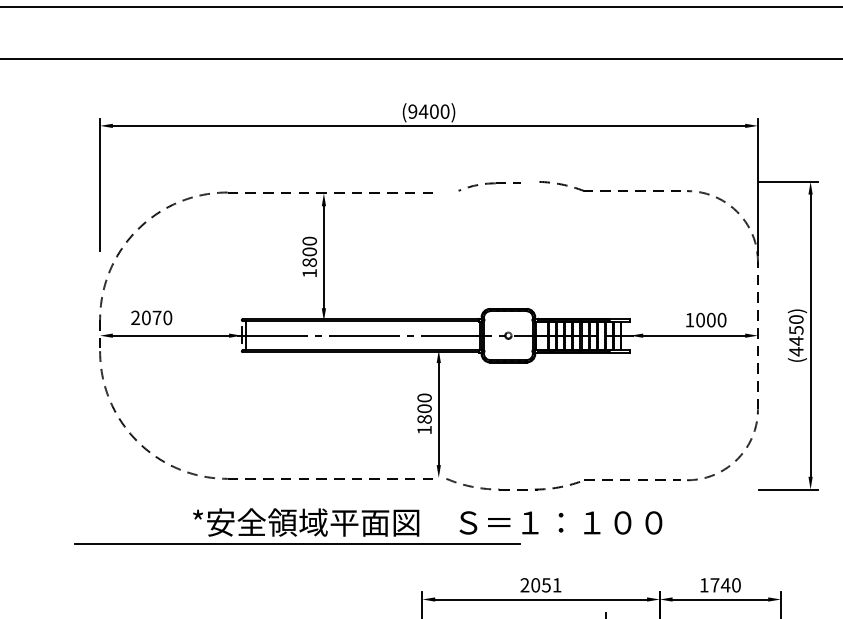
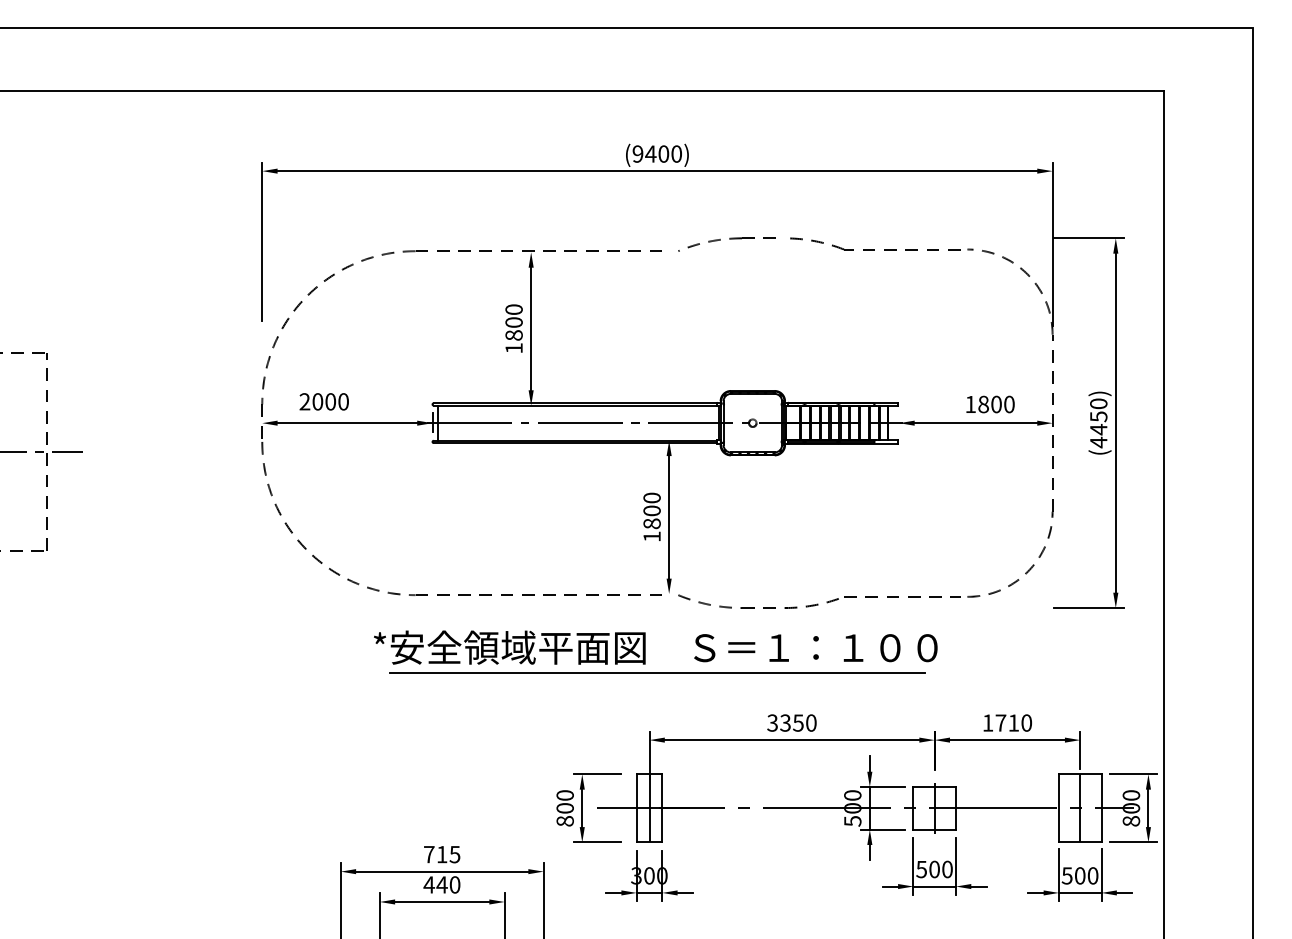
part: (486, 186) -> (726, 244), size x1.43
text: (156, 317) -> (330, 401), 2070 -> 2000
text: (700, 320) -> (983, 404), 1000 -> 1800
line: (297, 543) -> (657, 672), moved
text: (540, 584) -> (791, 722), 2051 -> 3350
text: (725, 584) -> (1013, 722), 1740 -> 1710

